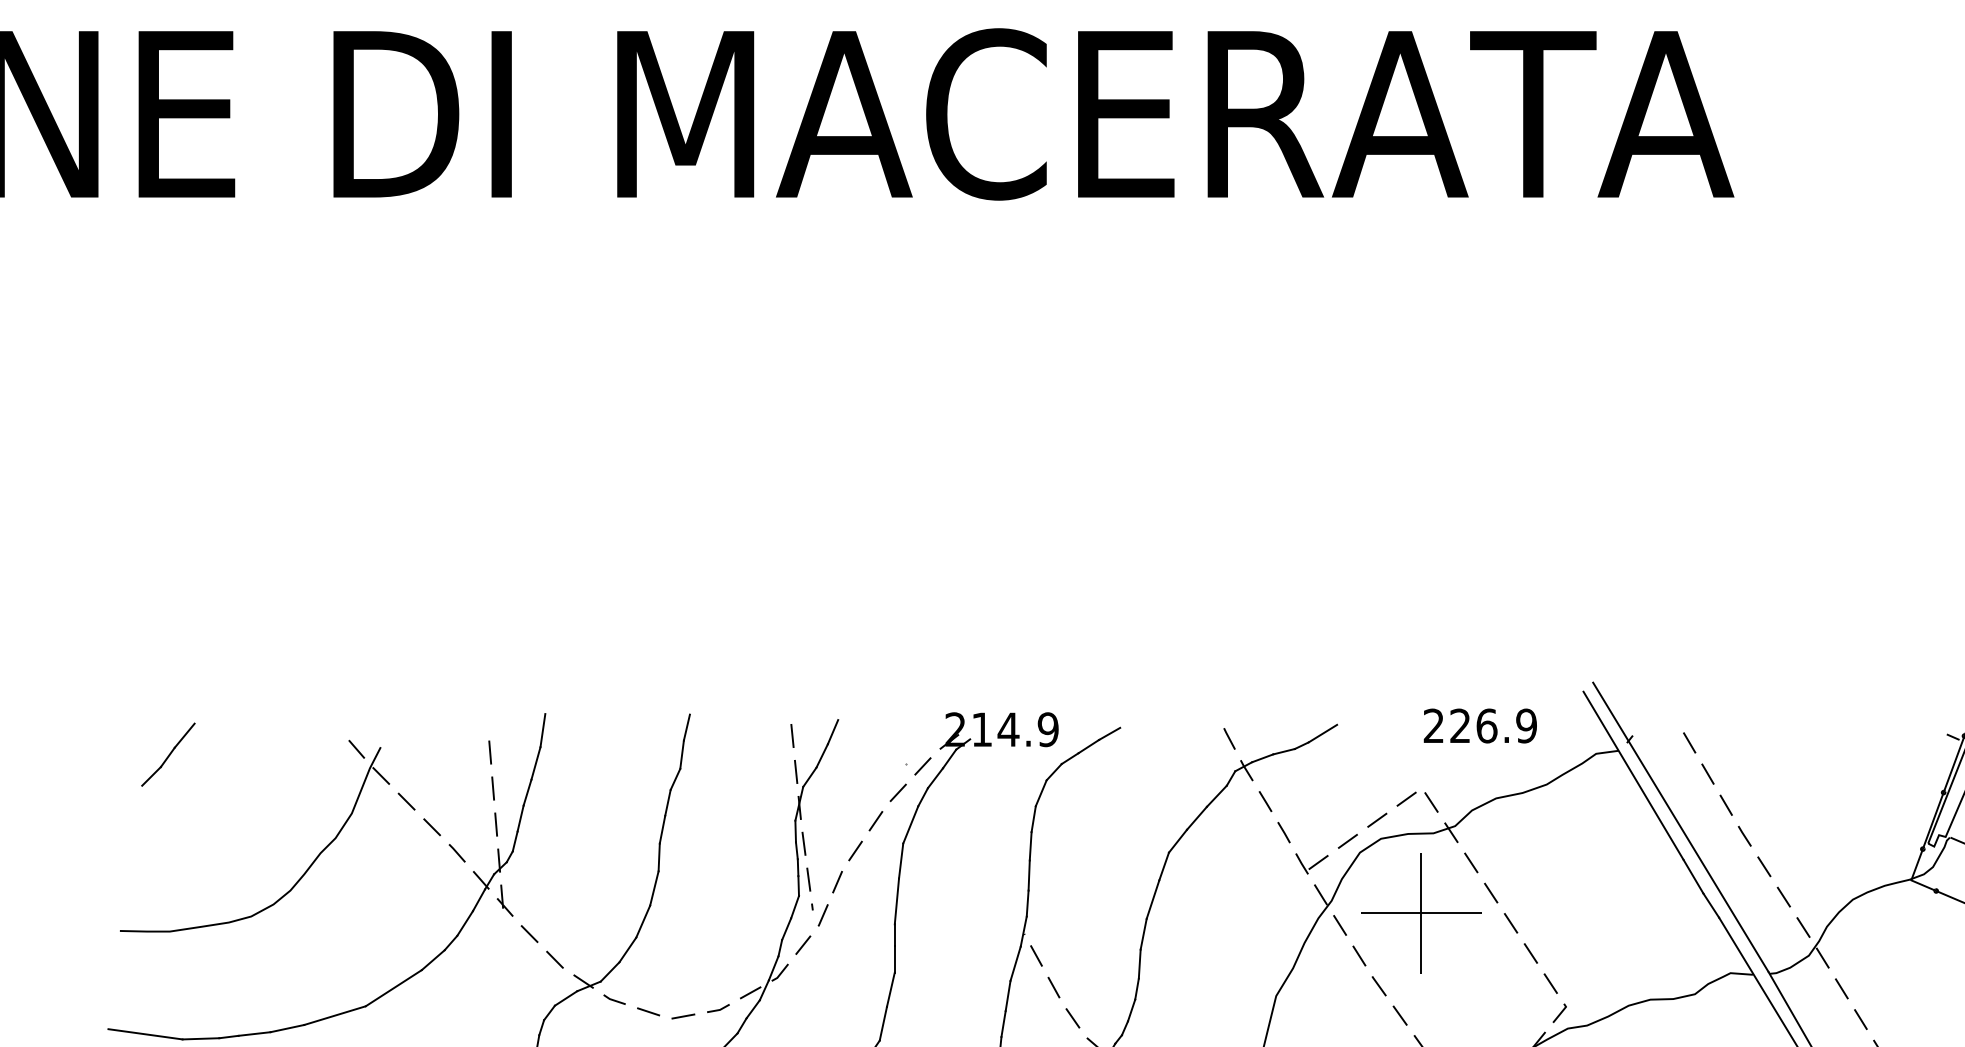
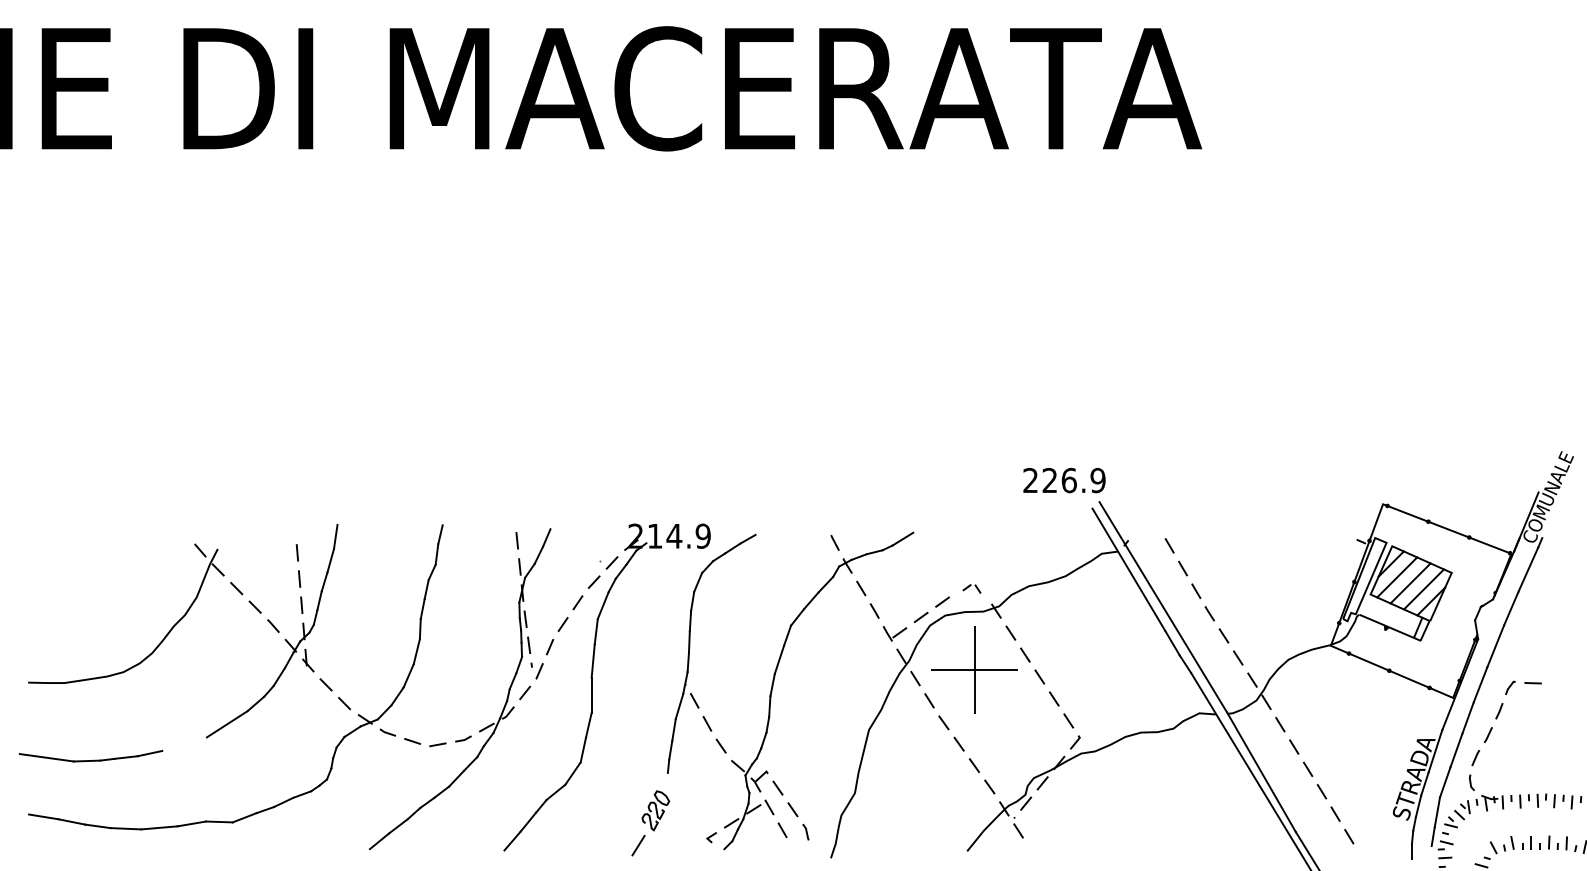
text: (1480, 725) -> (1064, 480), moved
part: (168, 754) -> (63, 554), removed
part: (1417, 801) -> (971, 588), size x0.6
line: (334, 1014) -> (184, 743), removed

